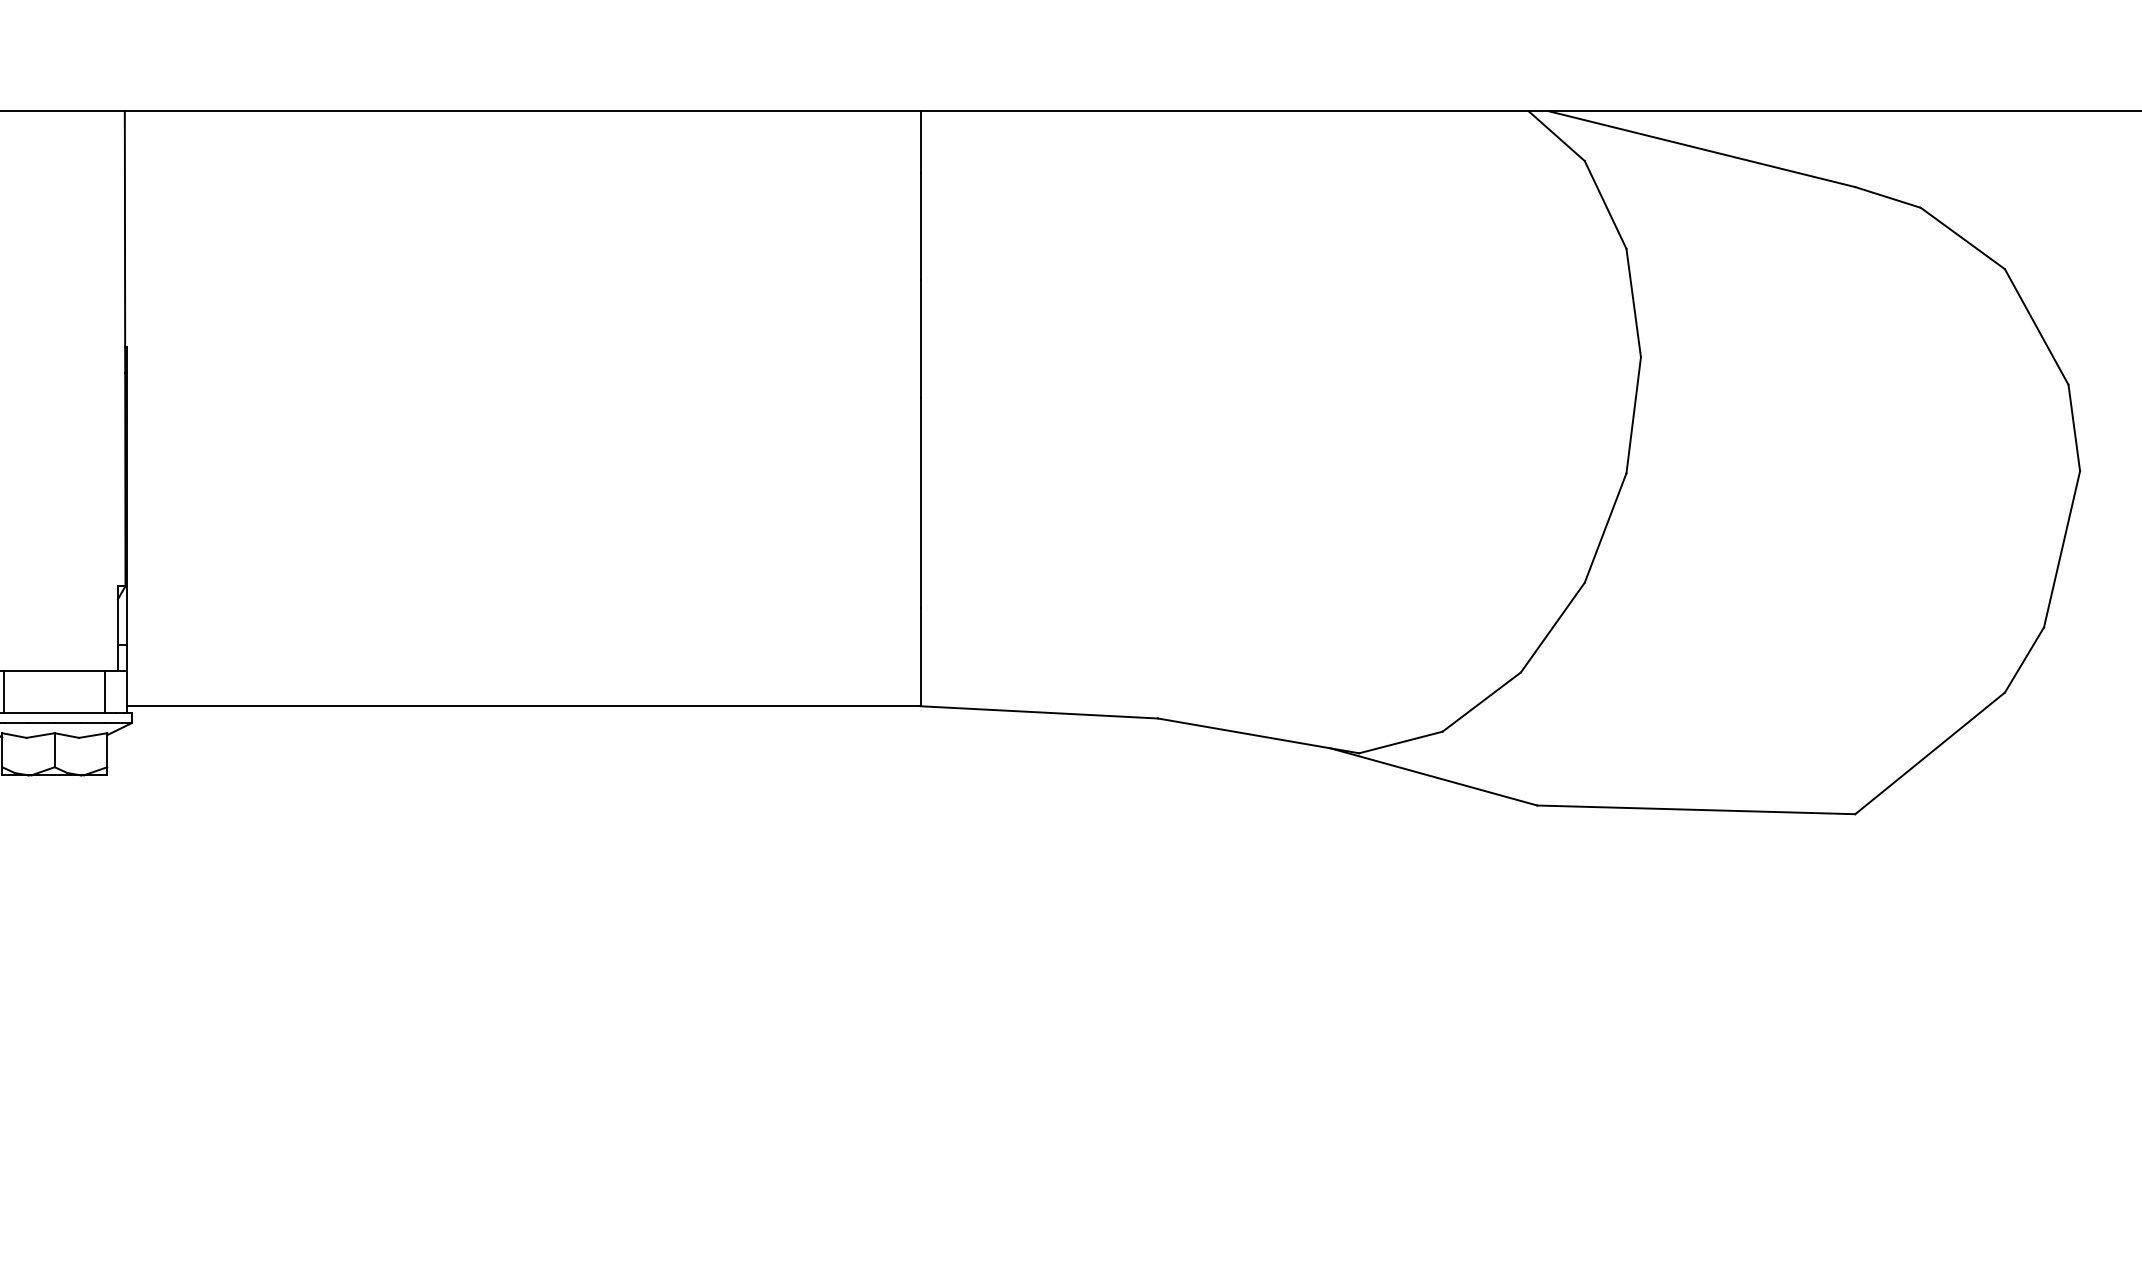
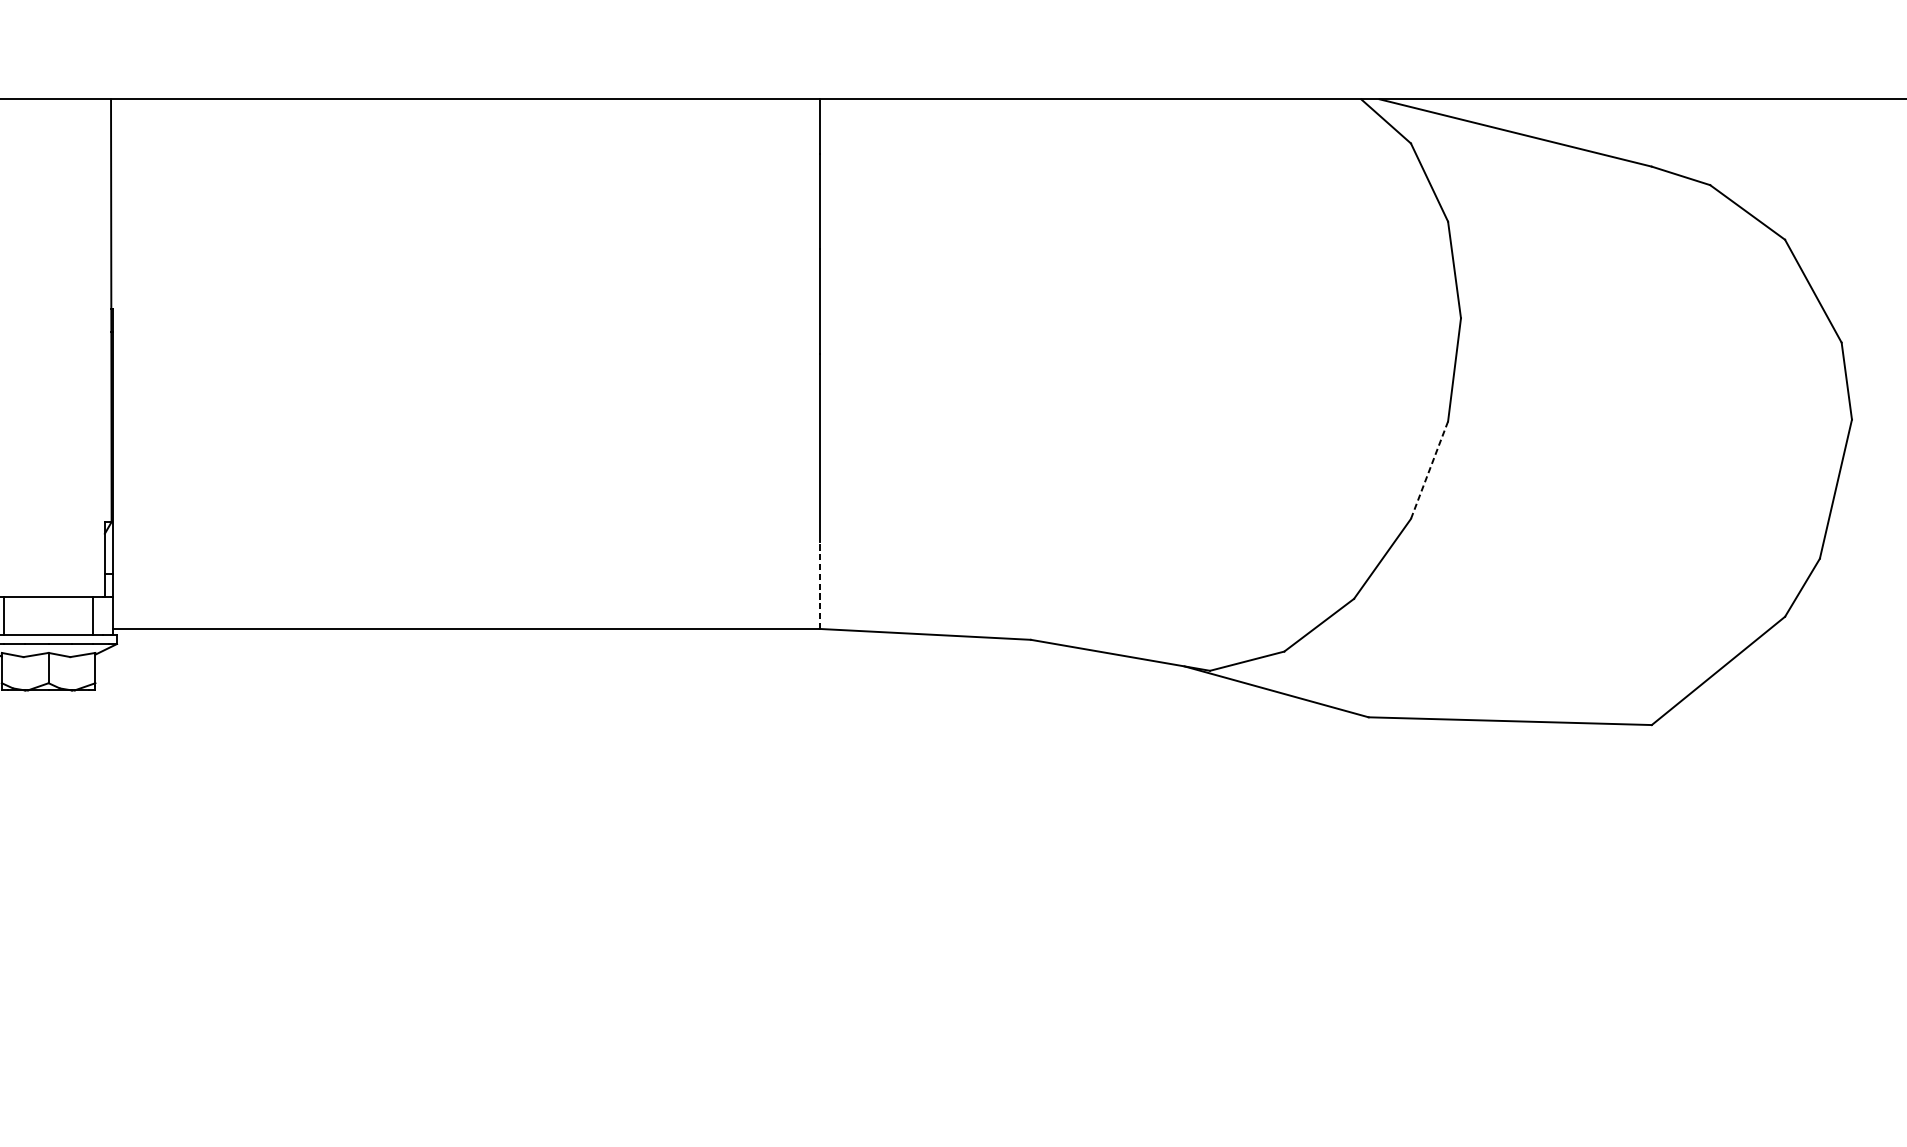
line: (1605, 527) -> (1429, 469), solid -> dashed
line: (920, 656) -> (819, 584), solid -> dashed

